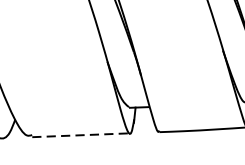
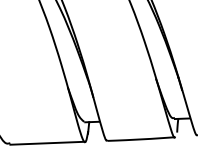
line: (82, 135) -> (48, 143), dashed -> solid

